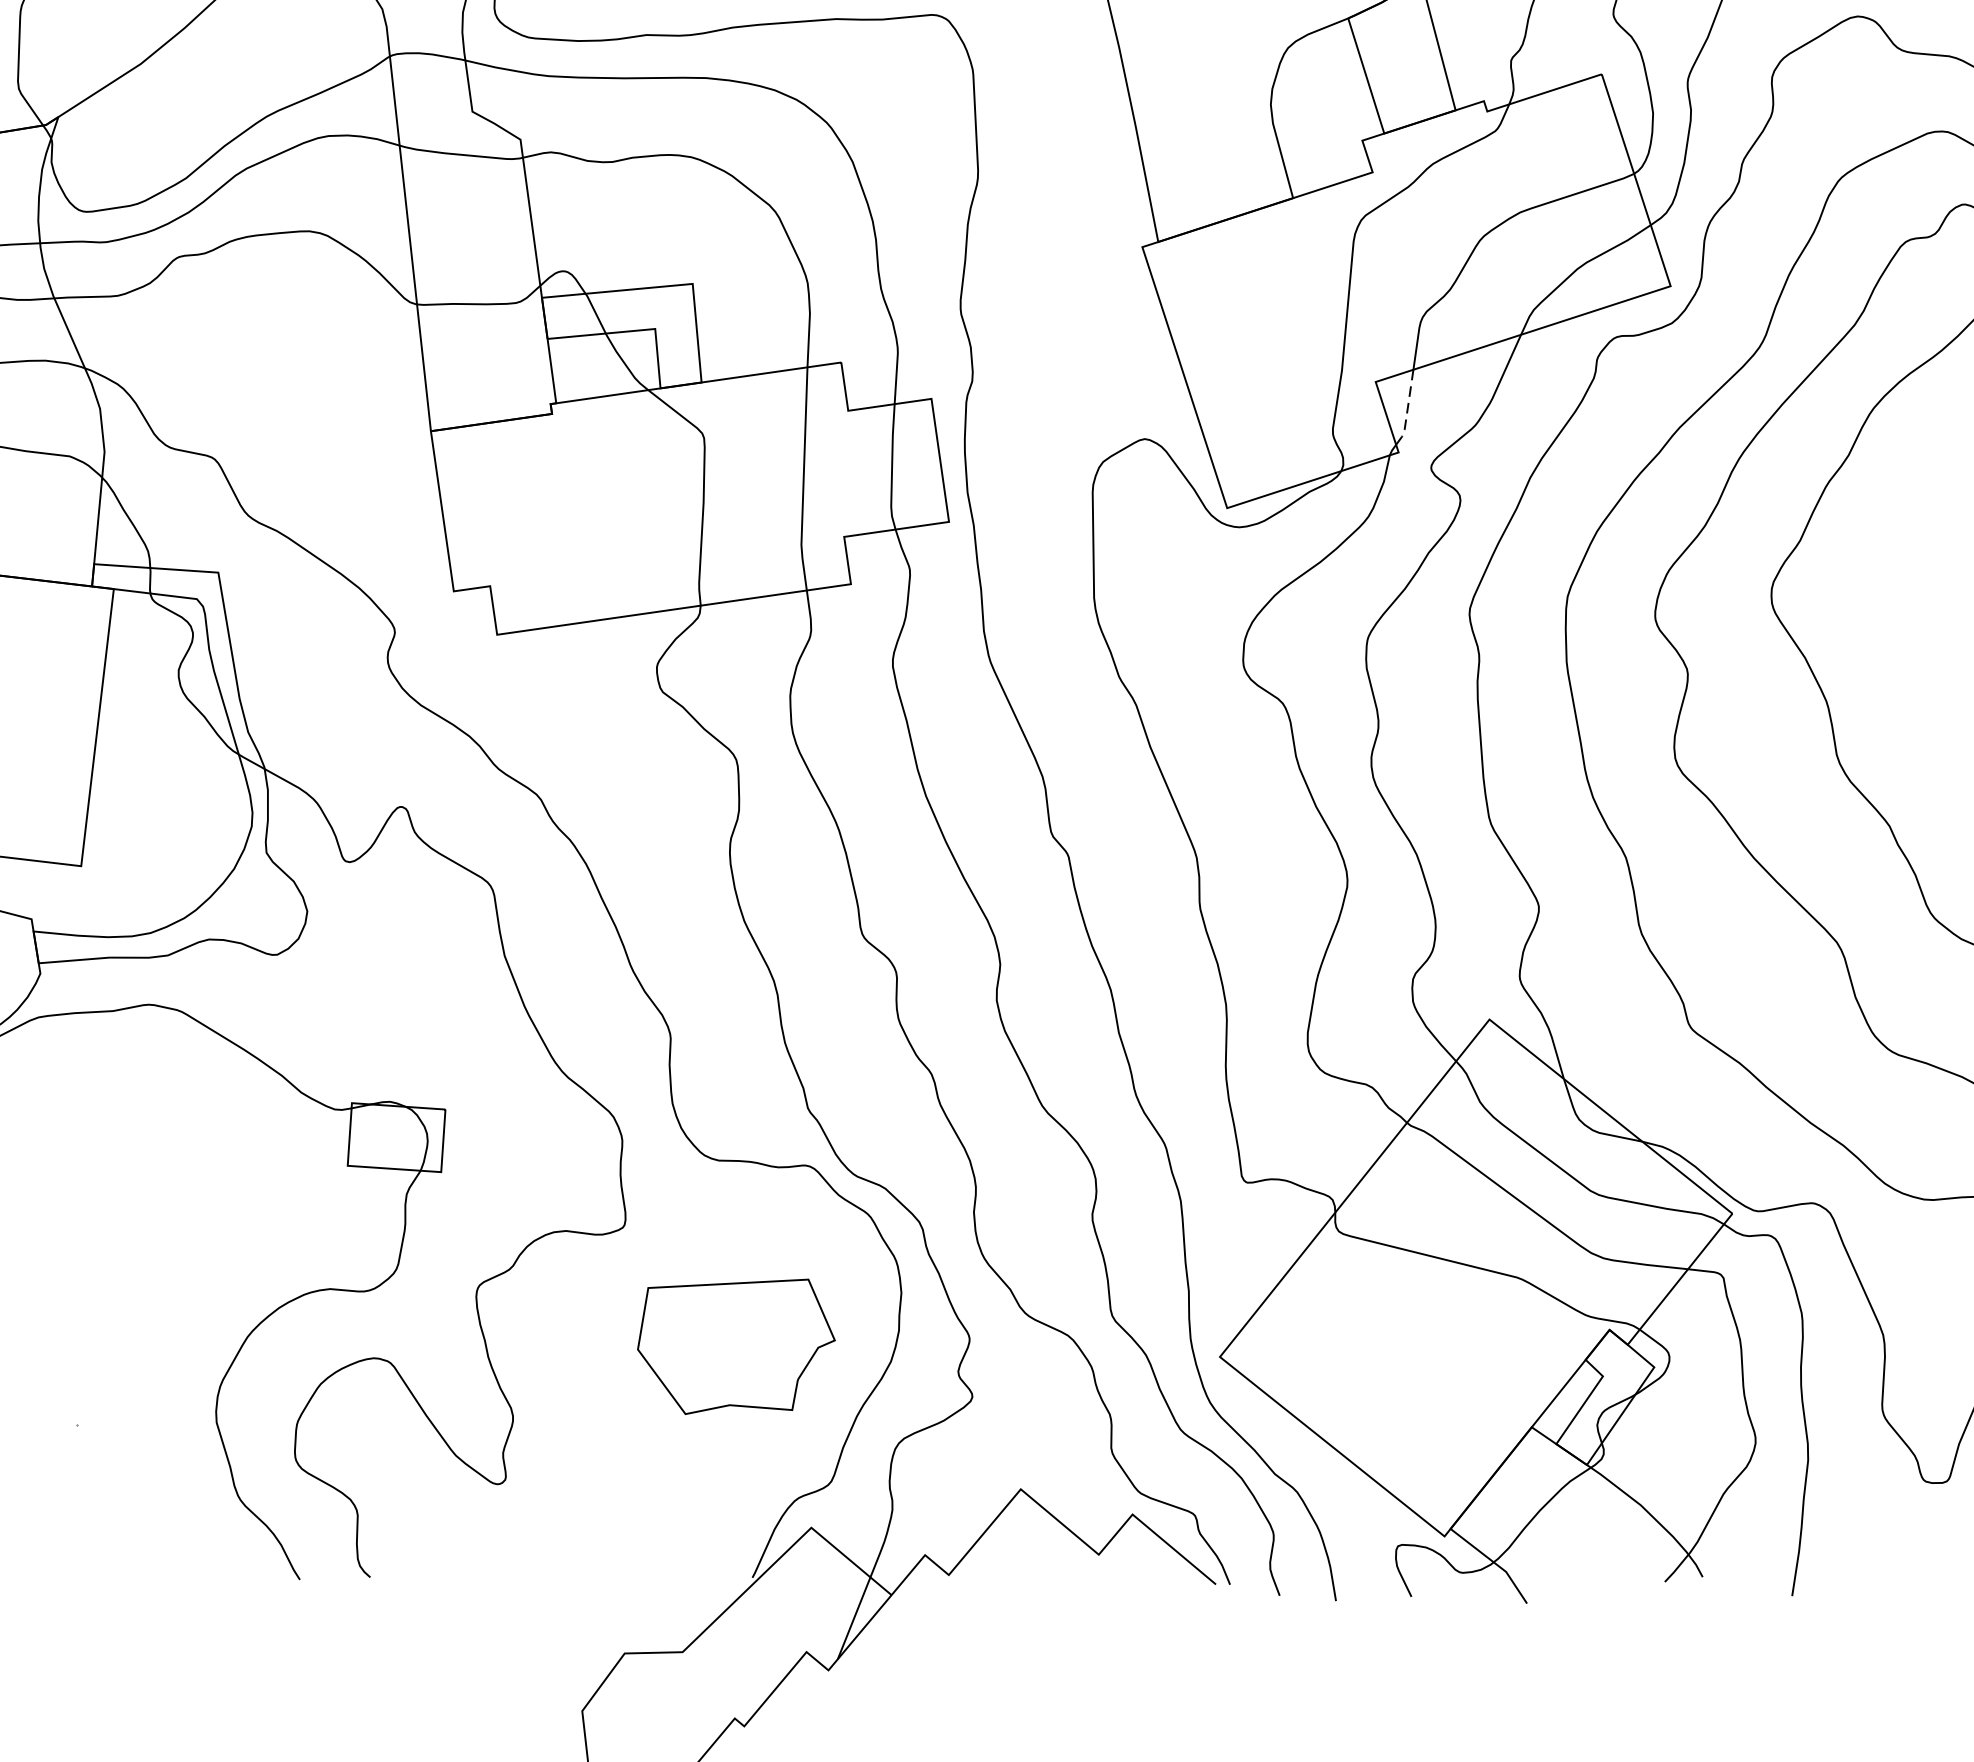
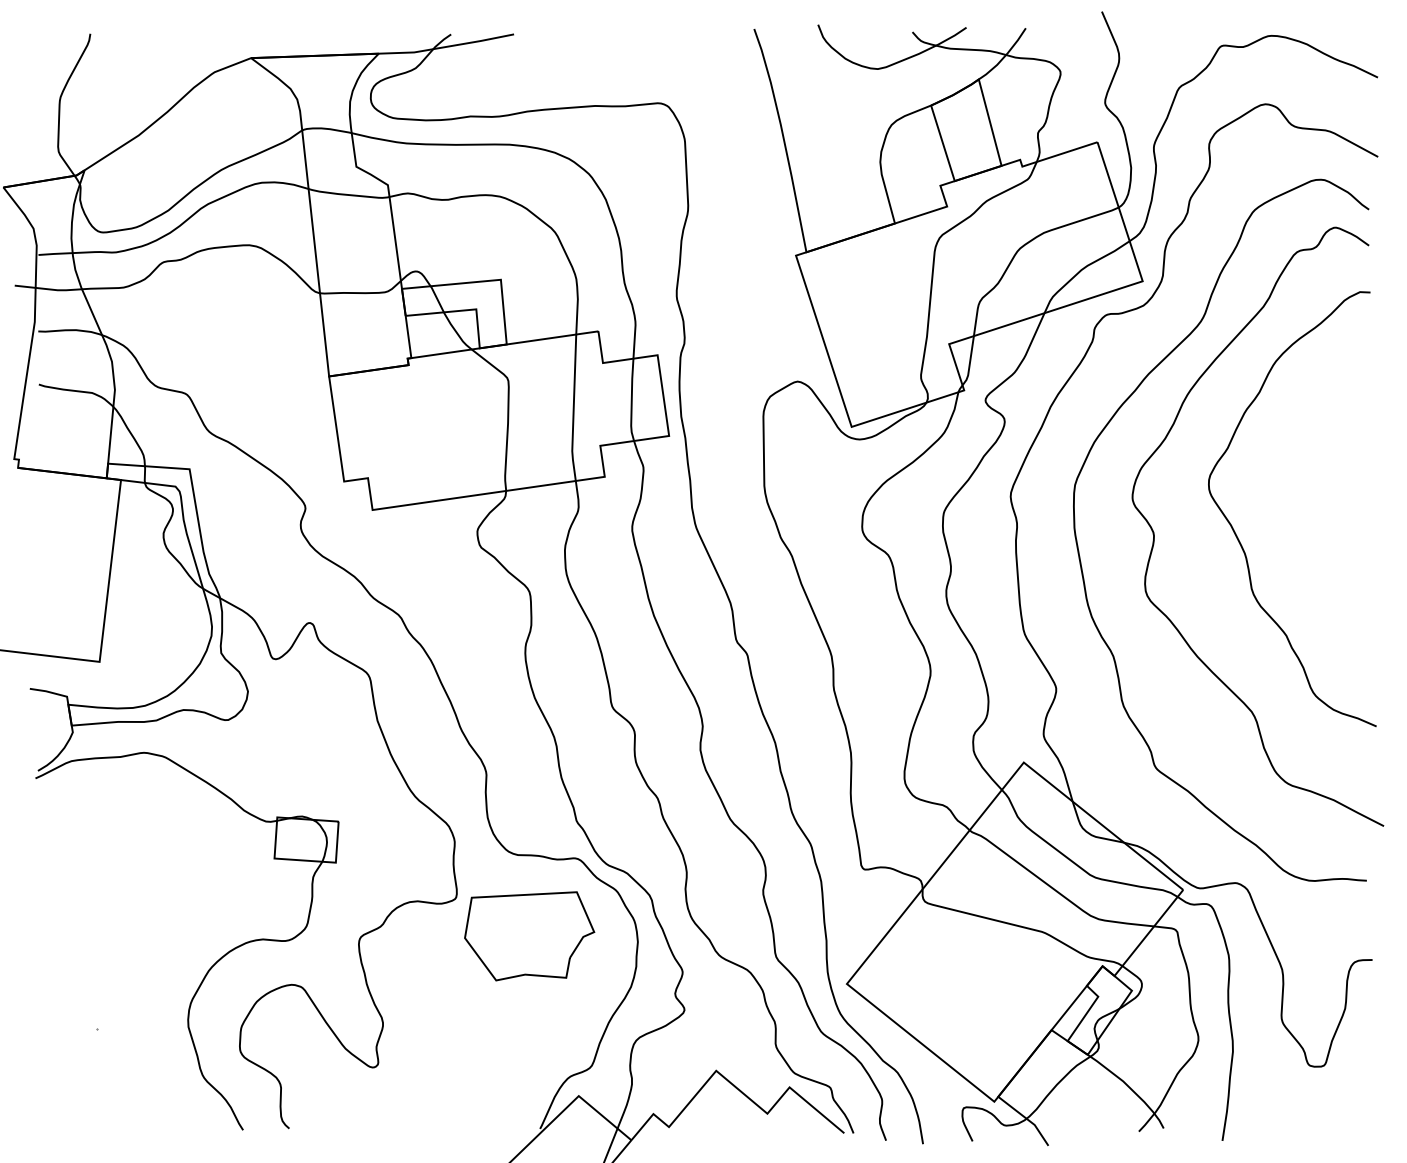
line: (1408, 409) -> (970, 362), dashed -> solid
part: (736, 1347) -> (529, 936), moved

